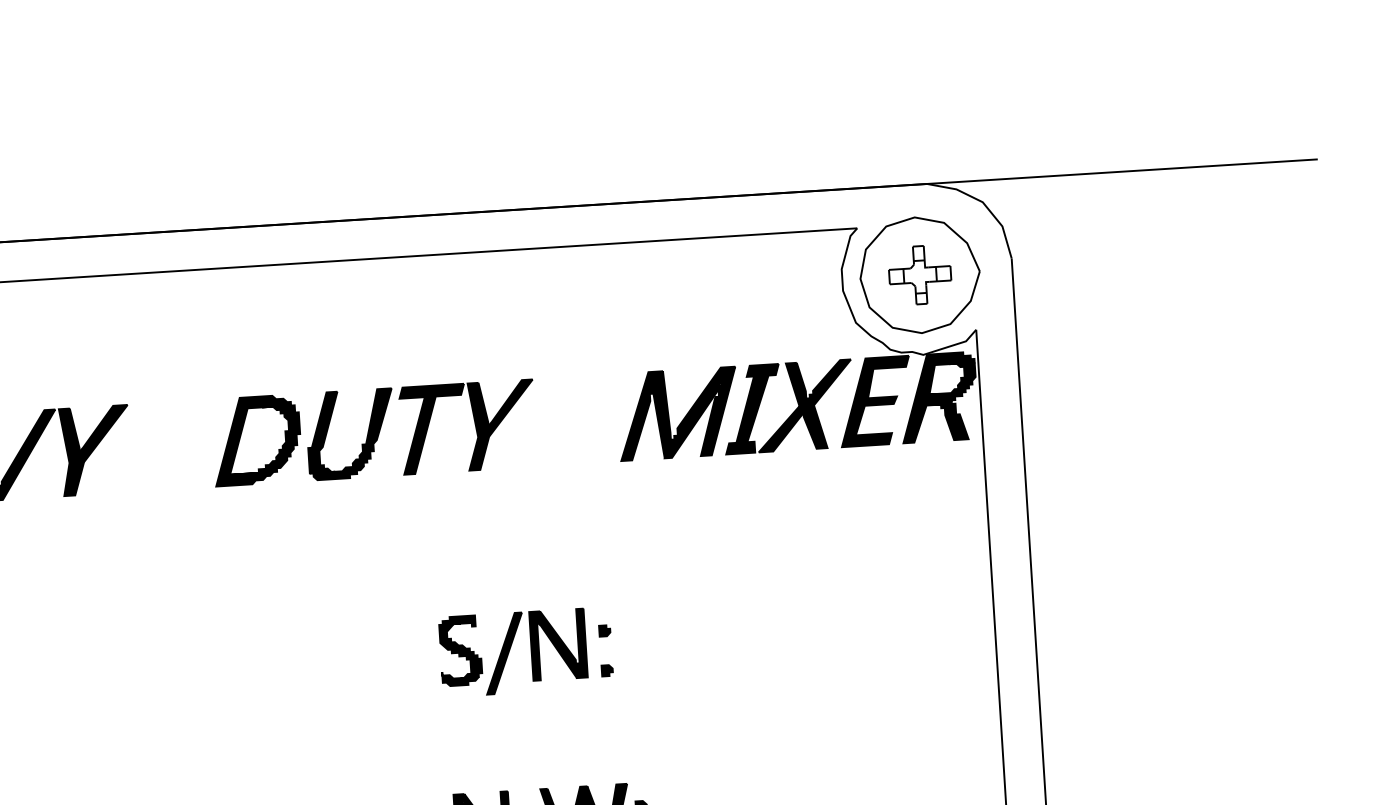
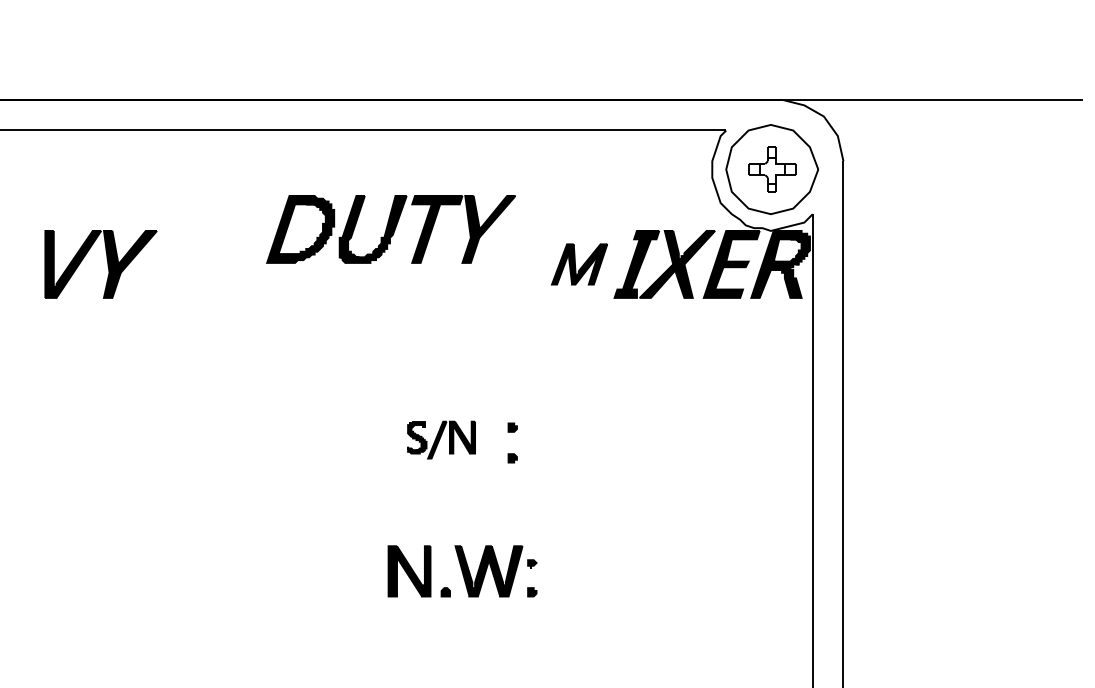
part: (678, 413) -> (579, 264), size x0.6
part: (373, 433) -> (390, 229), moved
part: (513, 652) -> (441, 439), size x0.6

